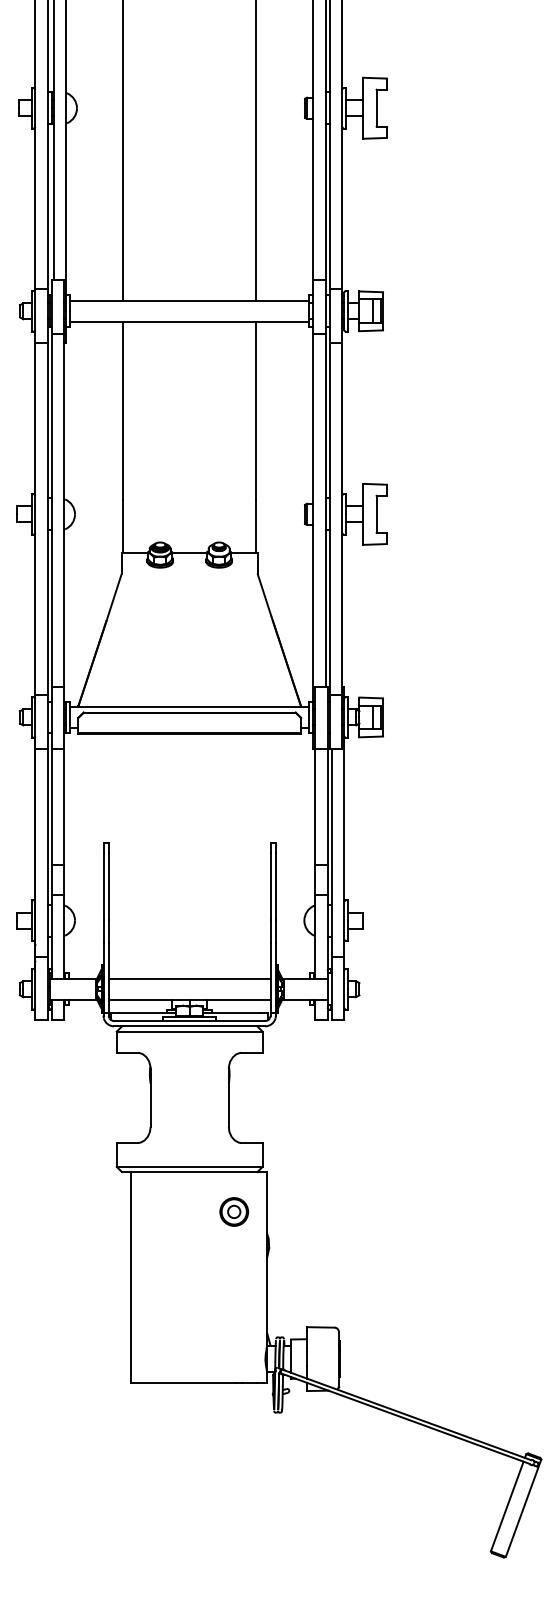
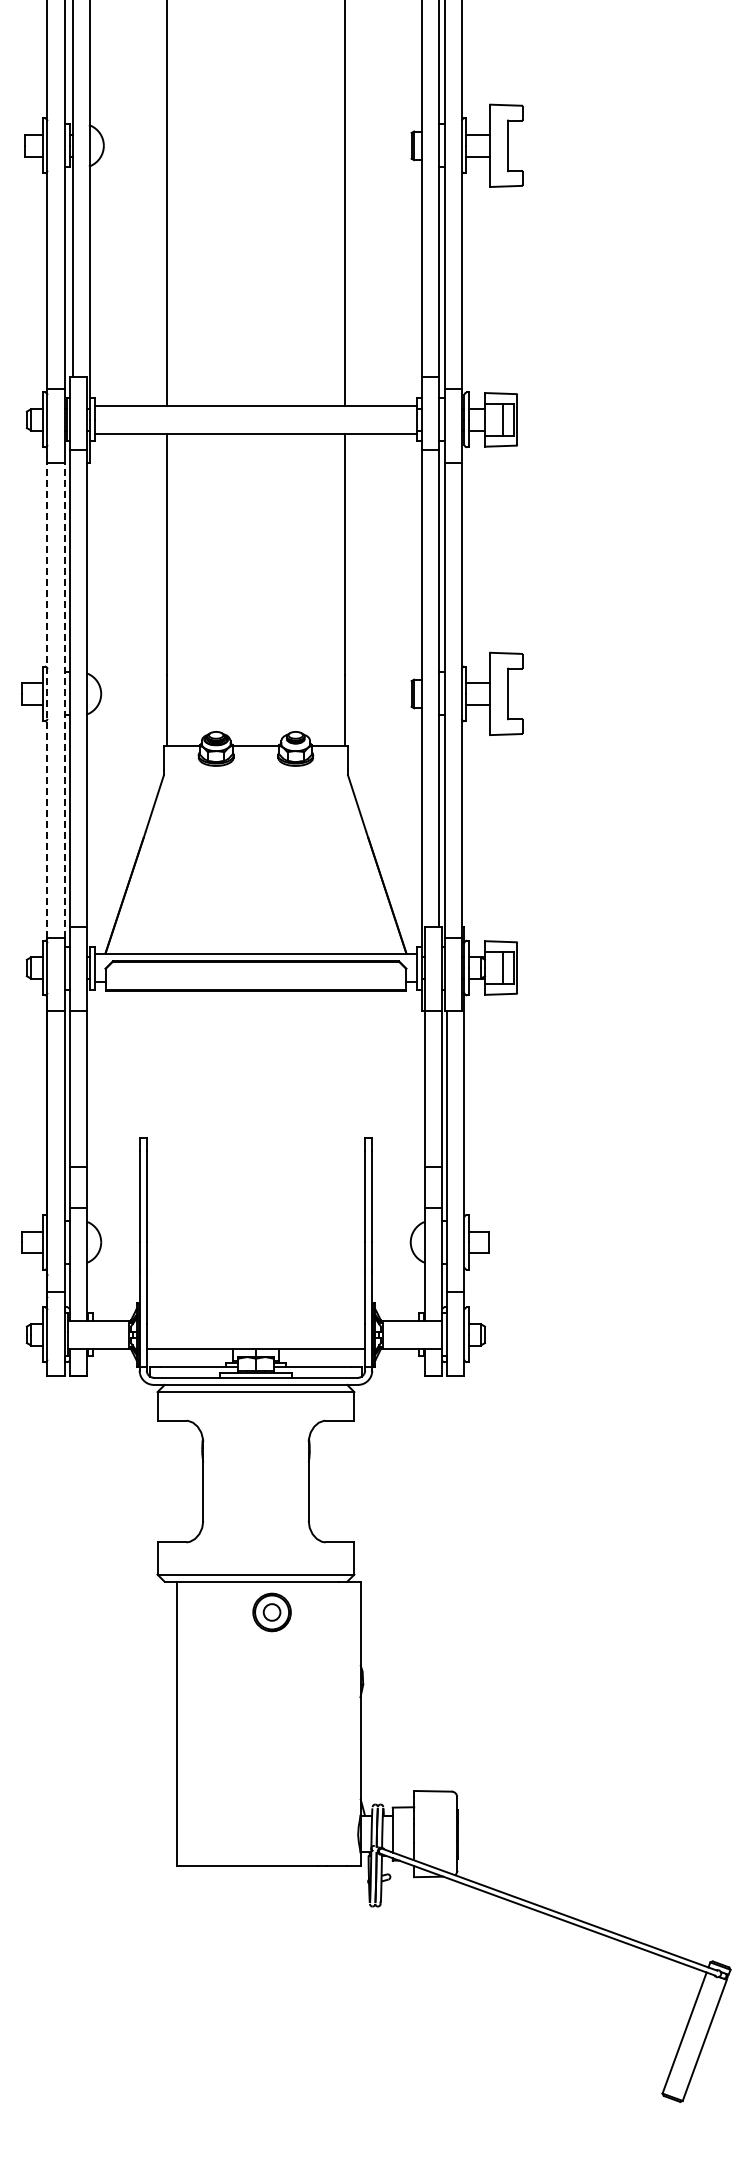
line: (35, 518) -> (47, 699), solid -> dashed
line: (47, 518) -> (64, 699), solid -> dashed
line: (189, 978) -> (255, 1320), removed
part: (233, 1211) -> (271, 1612), moved

